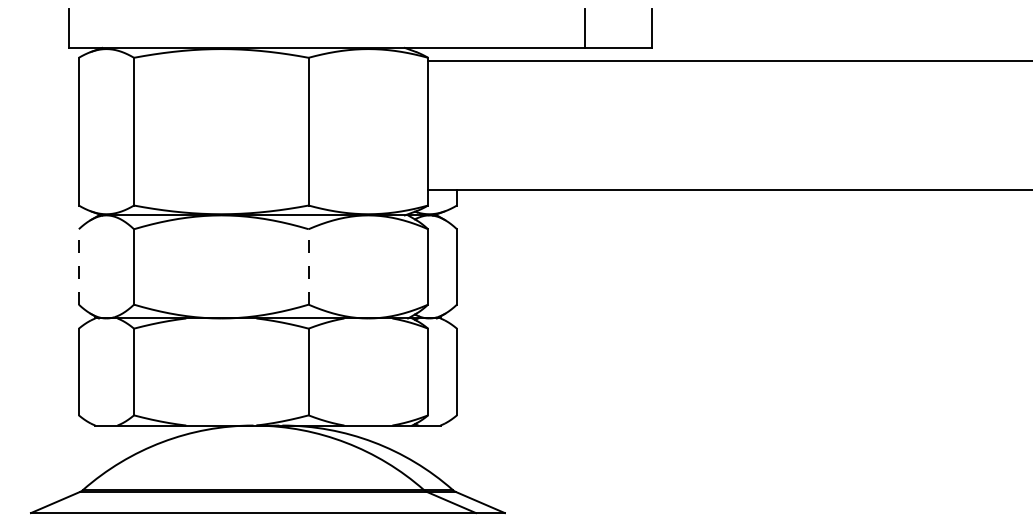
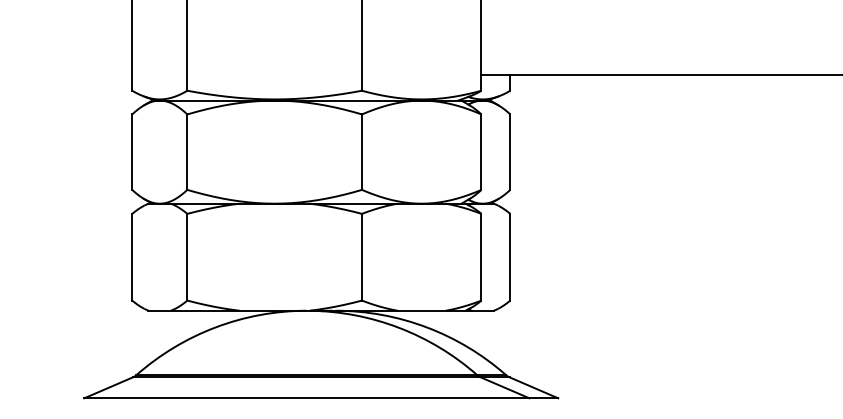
line: (78, 266) -> (131, 151), dashed -> solid
line: (308, 266) -> (361, 151), dashed -> solid

